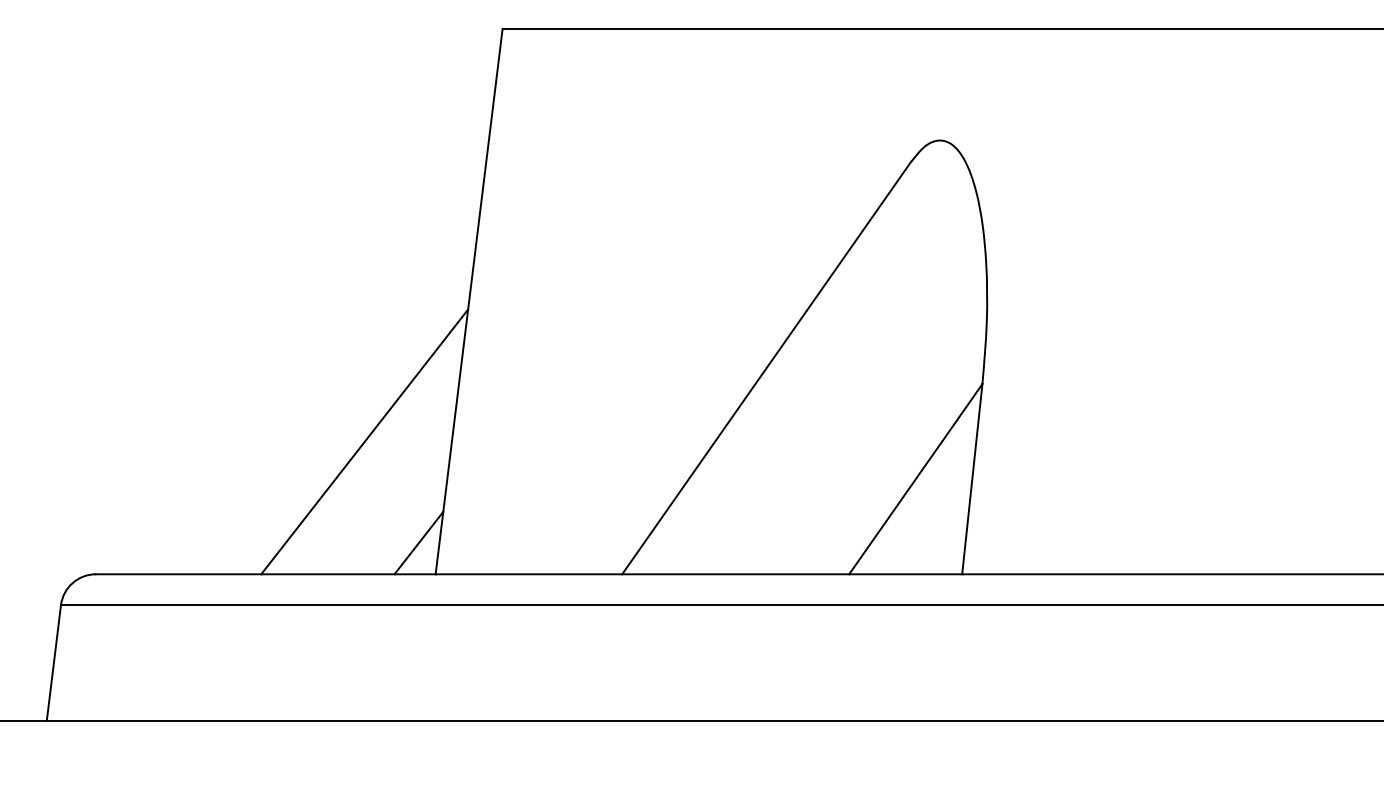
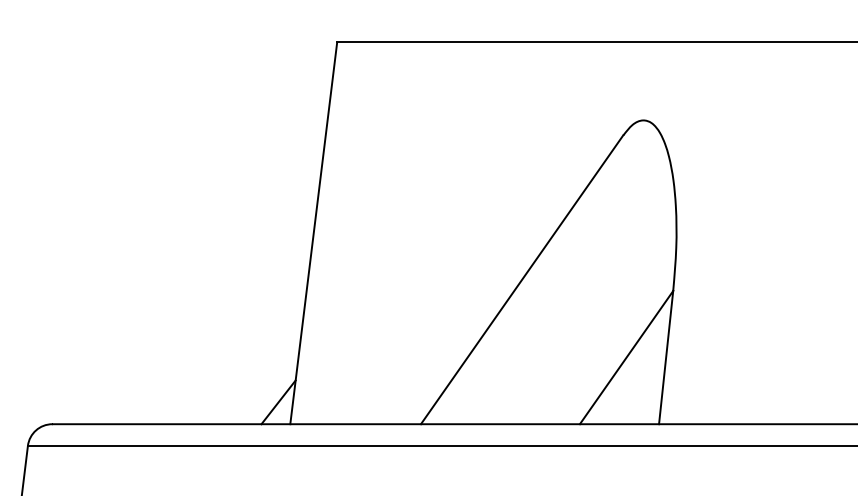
line: (364, 441) -> (240, 331), removed

